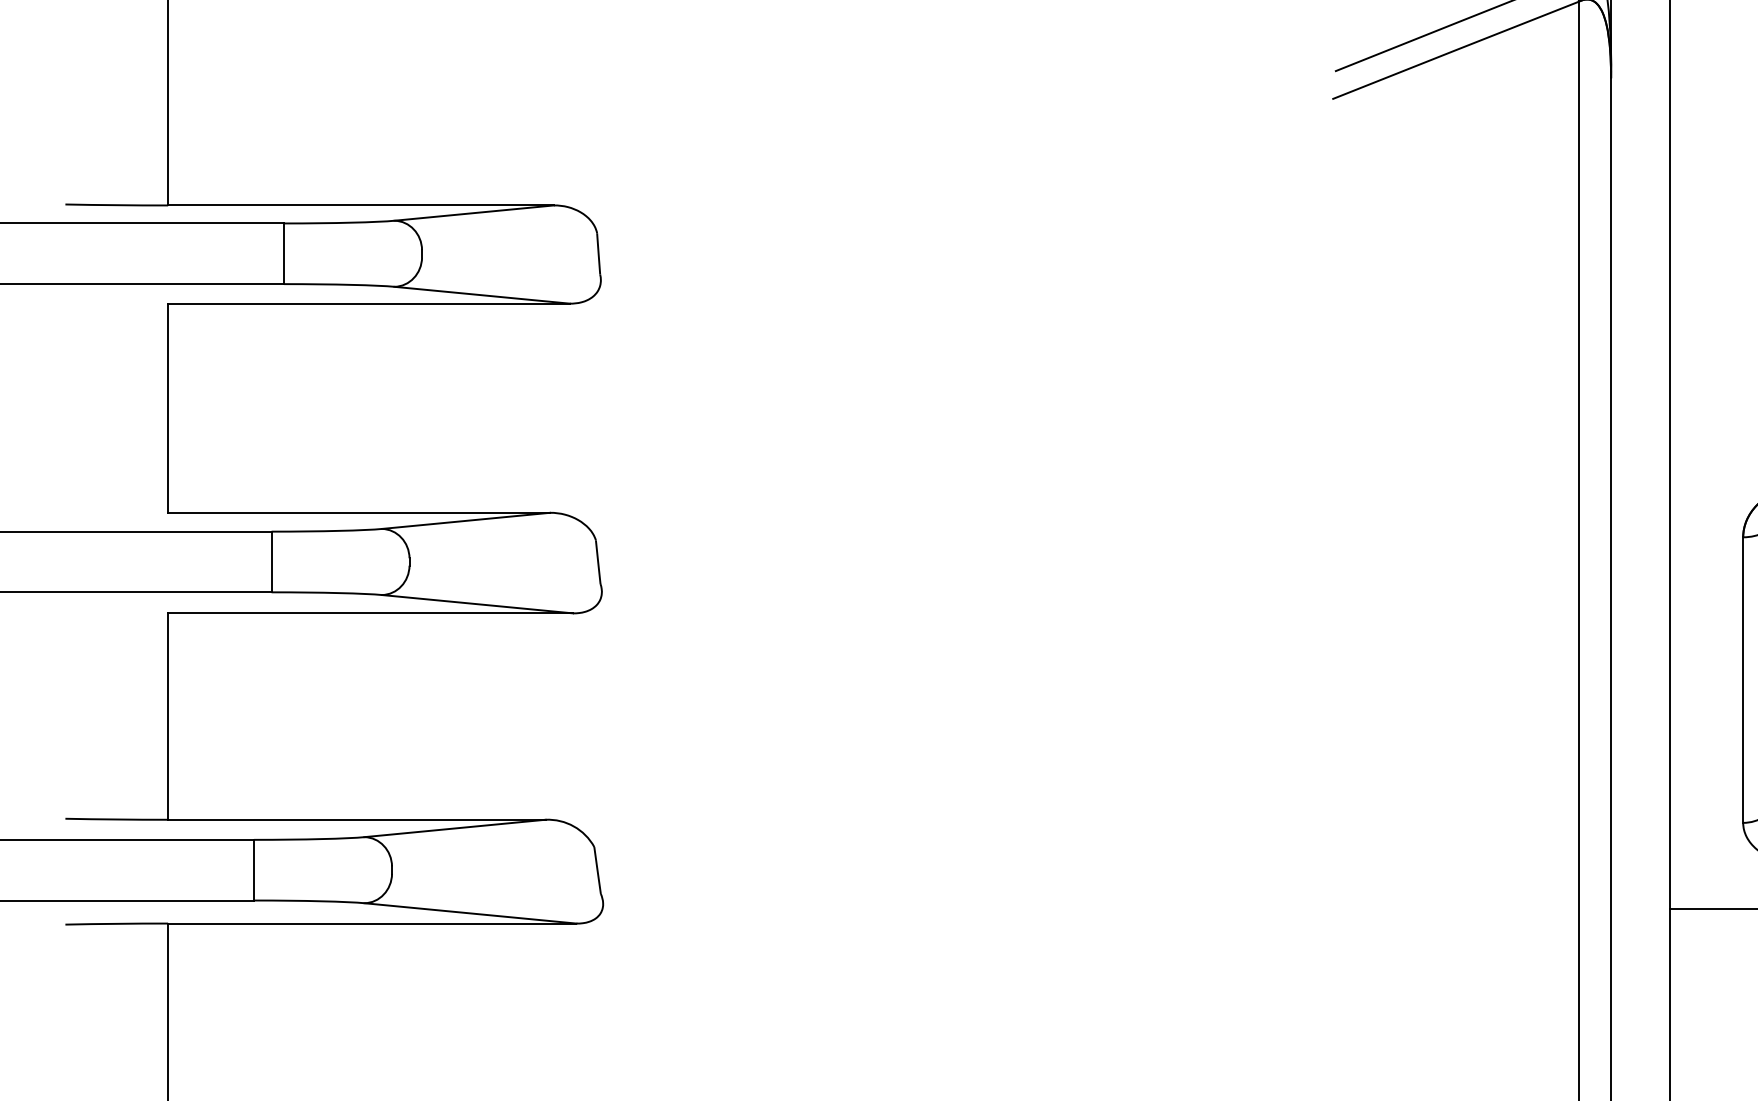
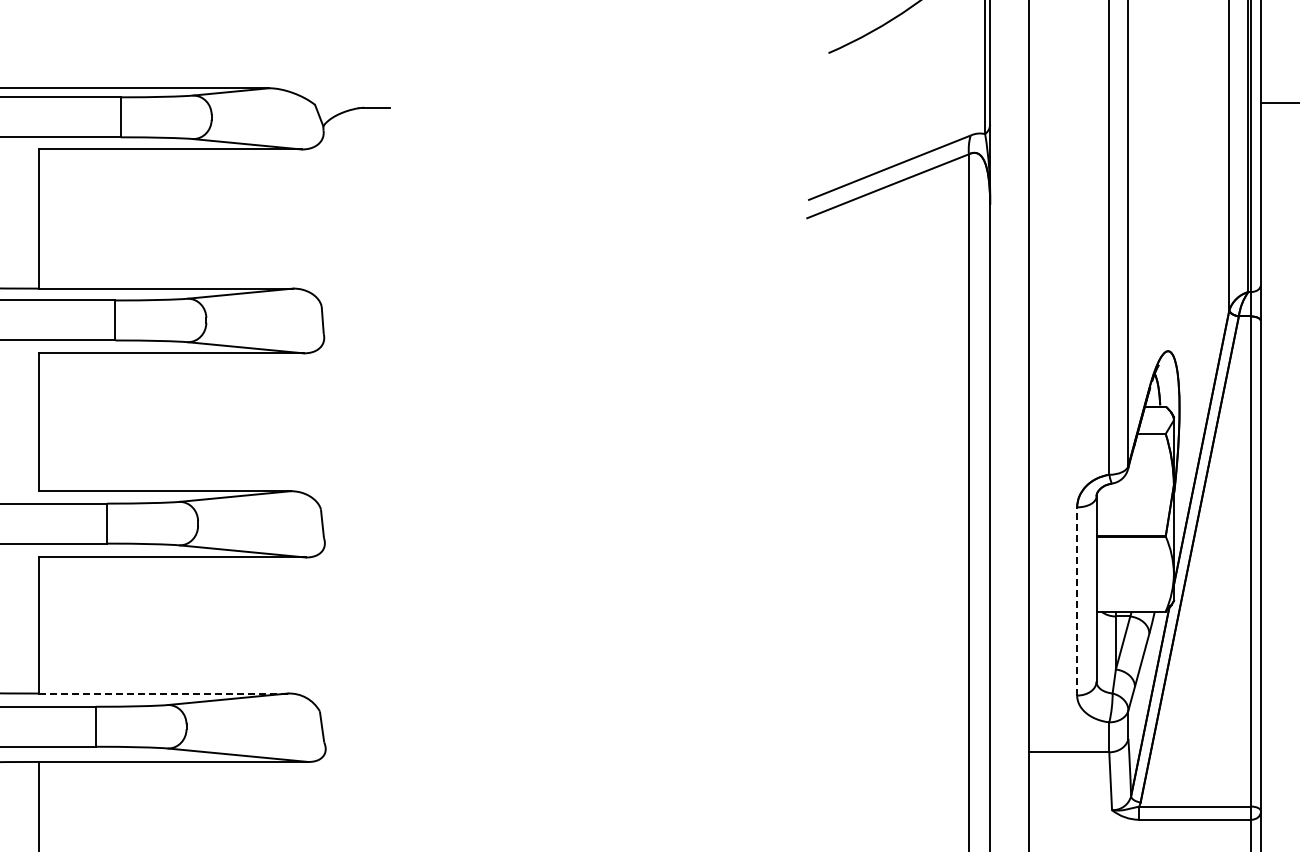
line: (1743, 678) -> (1077, 600), solid -> dashed
line: (355, 819) -> (162, 693), solid -> dashed

